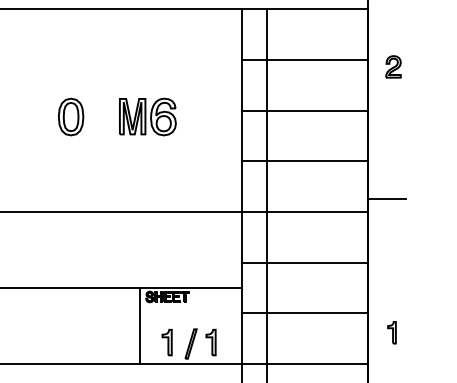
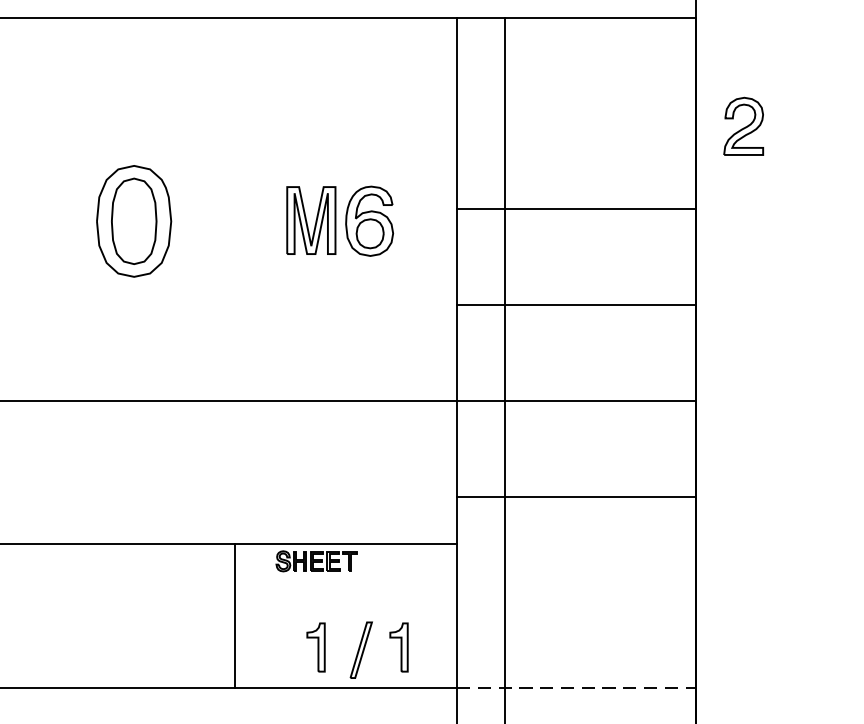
line: (304, 60) -> (575, 114), removed
part: (393, 66) -> (743, 125), size x1.4
part: (71, 116) -> (135, 220), size x1.6
part: (147, 116) -> (339, 220), moved
line: (387, 199) -> (732, 377), removed
line: (304, 313) -> (575, 592), removed
line: (140, 325) -> (235, 615), moved
part: (391, 332) -> (740, 628), removed
line: (305, 363) -> (577, 687), solid -> dashed

